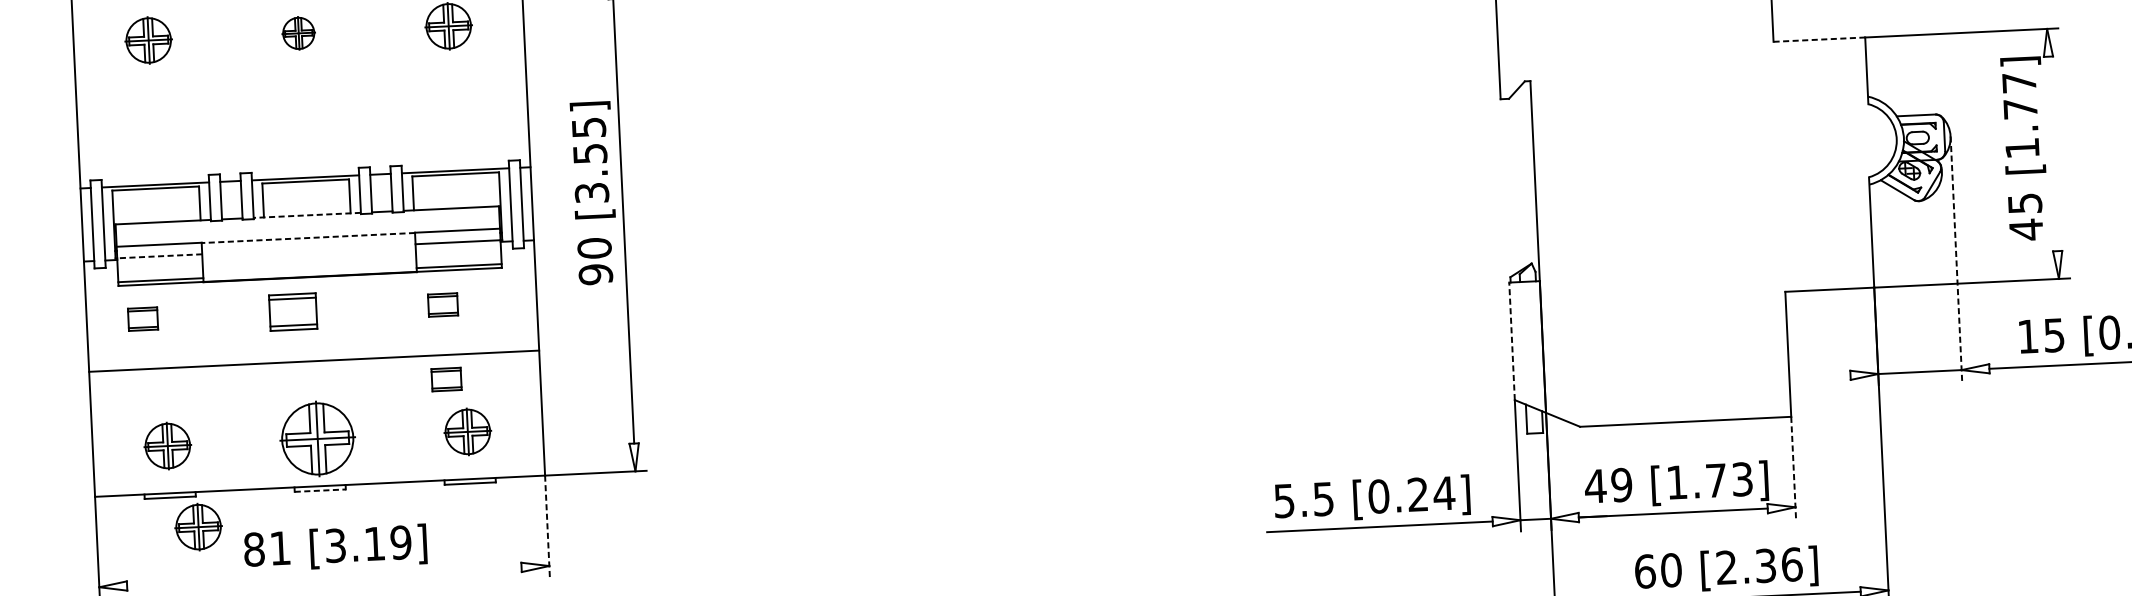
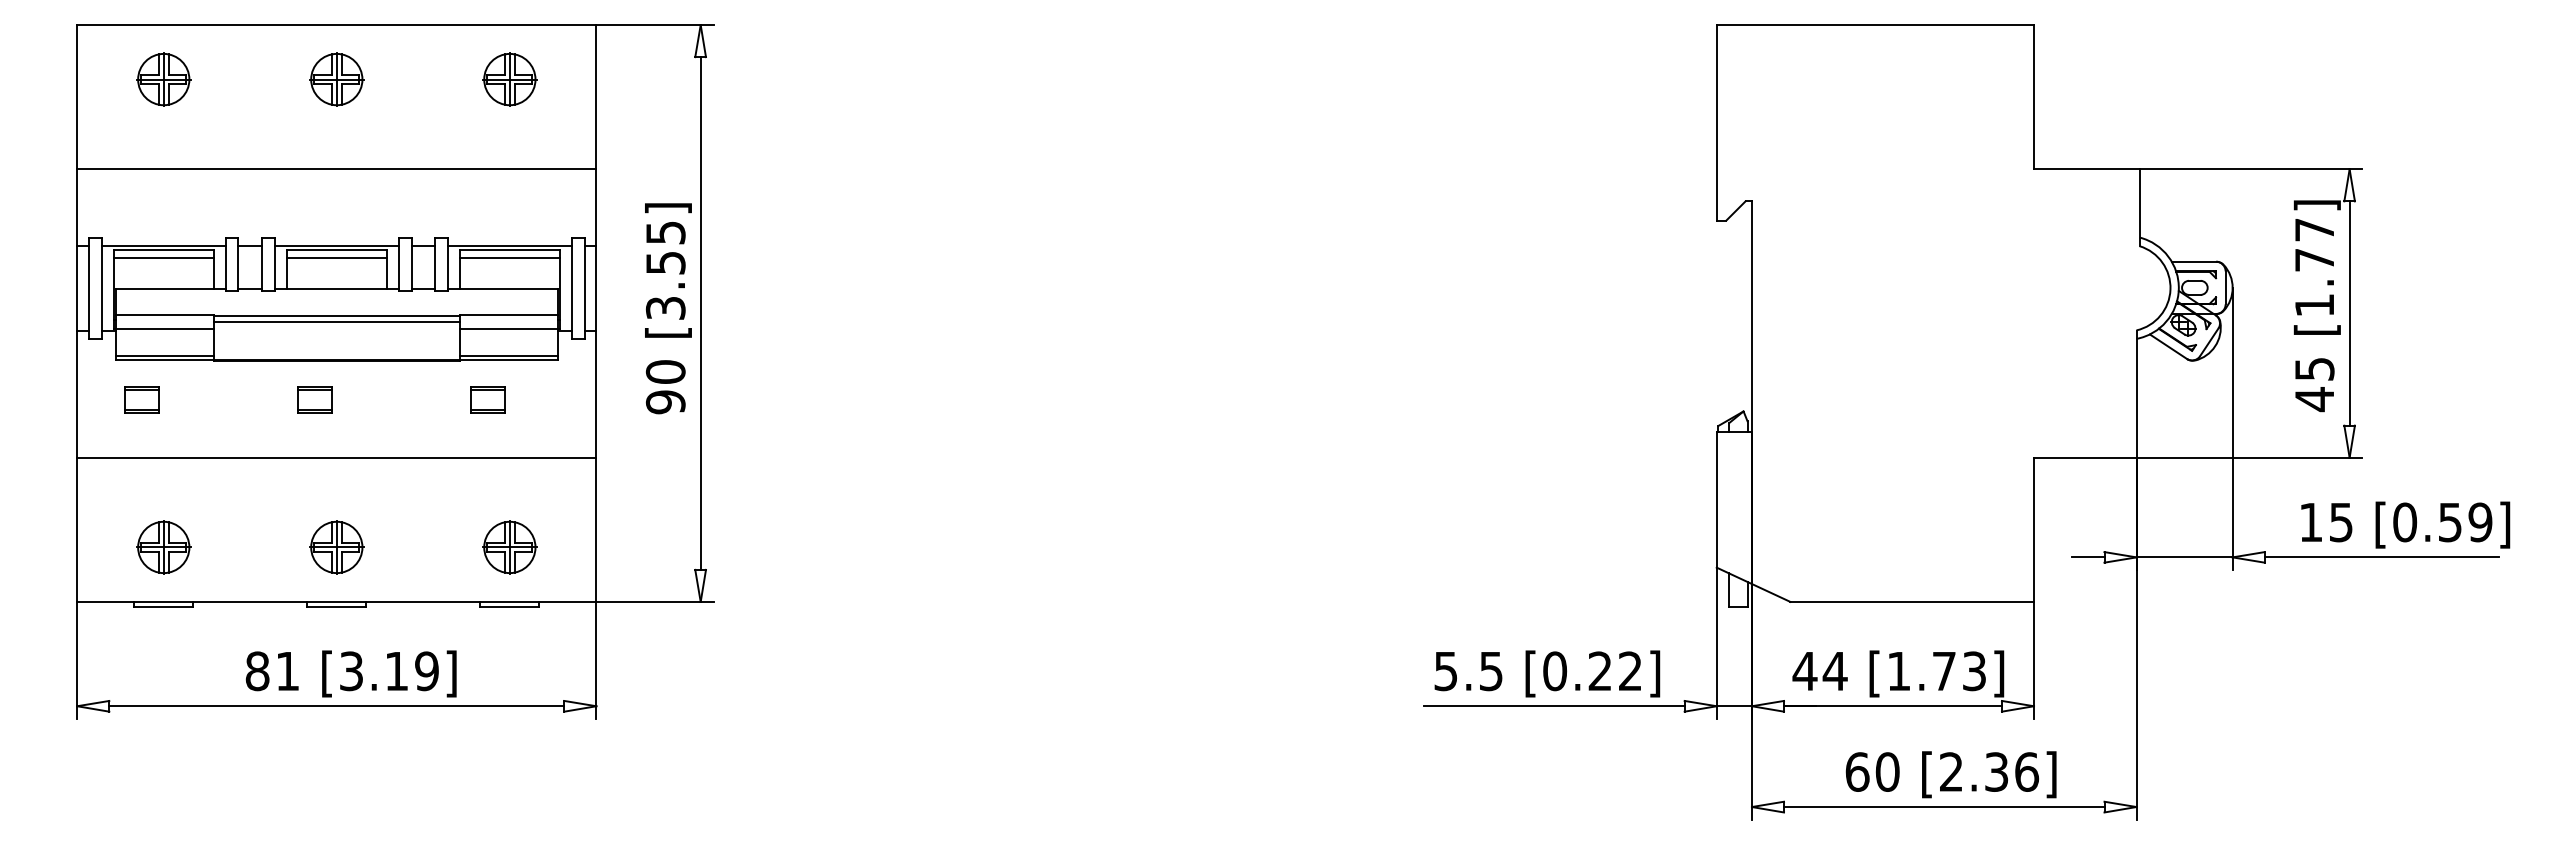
part: (298, 33) -> (336, 79), size x1.43
line: (1819, 39) -> (2086, 169), dashed -> solid
line: (302, 111) -> (336, 169), added
line: (2052, 153) -> (2349, 313), added
line: (455, 180) -> (509, 257), added
line: (305, 187) -> (336, 257), added
text: (594, 193) -> (668, 308), moved
line: (155, 194) -> (163, 257), added
line: (307, 215) -> (336, 289), dashed -> solid
line: (308, 237) -> (336, 315), dashed -> solid
line: (308, 244) -> (336, 322), added
line: (159, 256) -> (164, 328), dashed -> solid
line: (1956, 259) -> (2232, 429), dashed -> solid
part: (292, 311) -> (314, 399), size x0.62
line: (1511, 341) -> (1716, 499), dashed -> solid
line: (1836, 376) -> (2088, 557), added
part: (445, 379) -> (487, 485), removed
part: (317, 439) -> (336, 547), size x0.62
line: (1793, 467) -> (2033, 660), dashed -> solid
text: (1621, 485) -> (1834, 671), 49 -> 44
line: (320, 491) -> (337, 607), dashed -> solid
text: (1443, 492) -> (1629, 670), [0.24] -> [0.22]
line: (547, 526) -> (596, 660), dashed -> solid
part: (198, 527) -> (194, 642), removed
line: (324, 576) -> (336, 706), added

